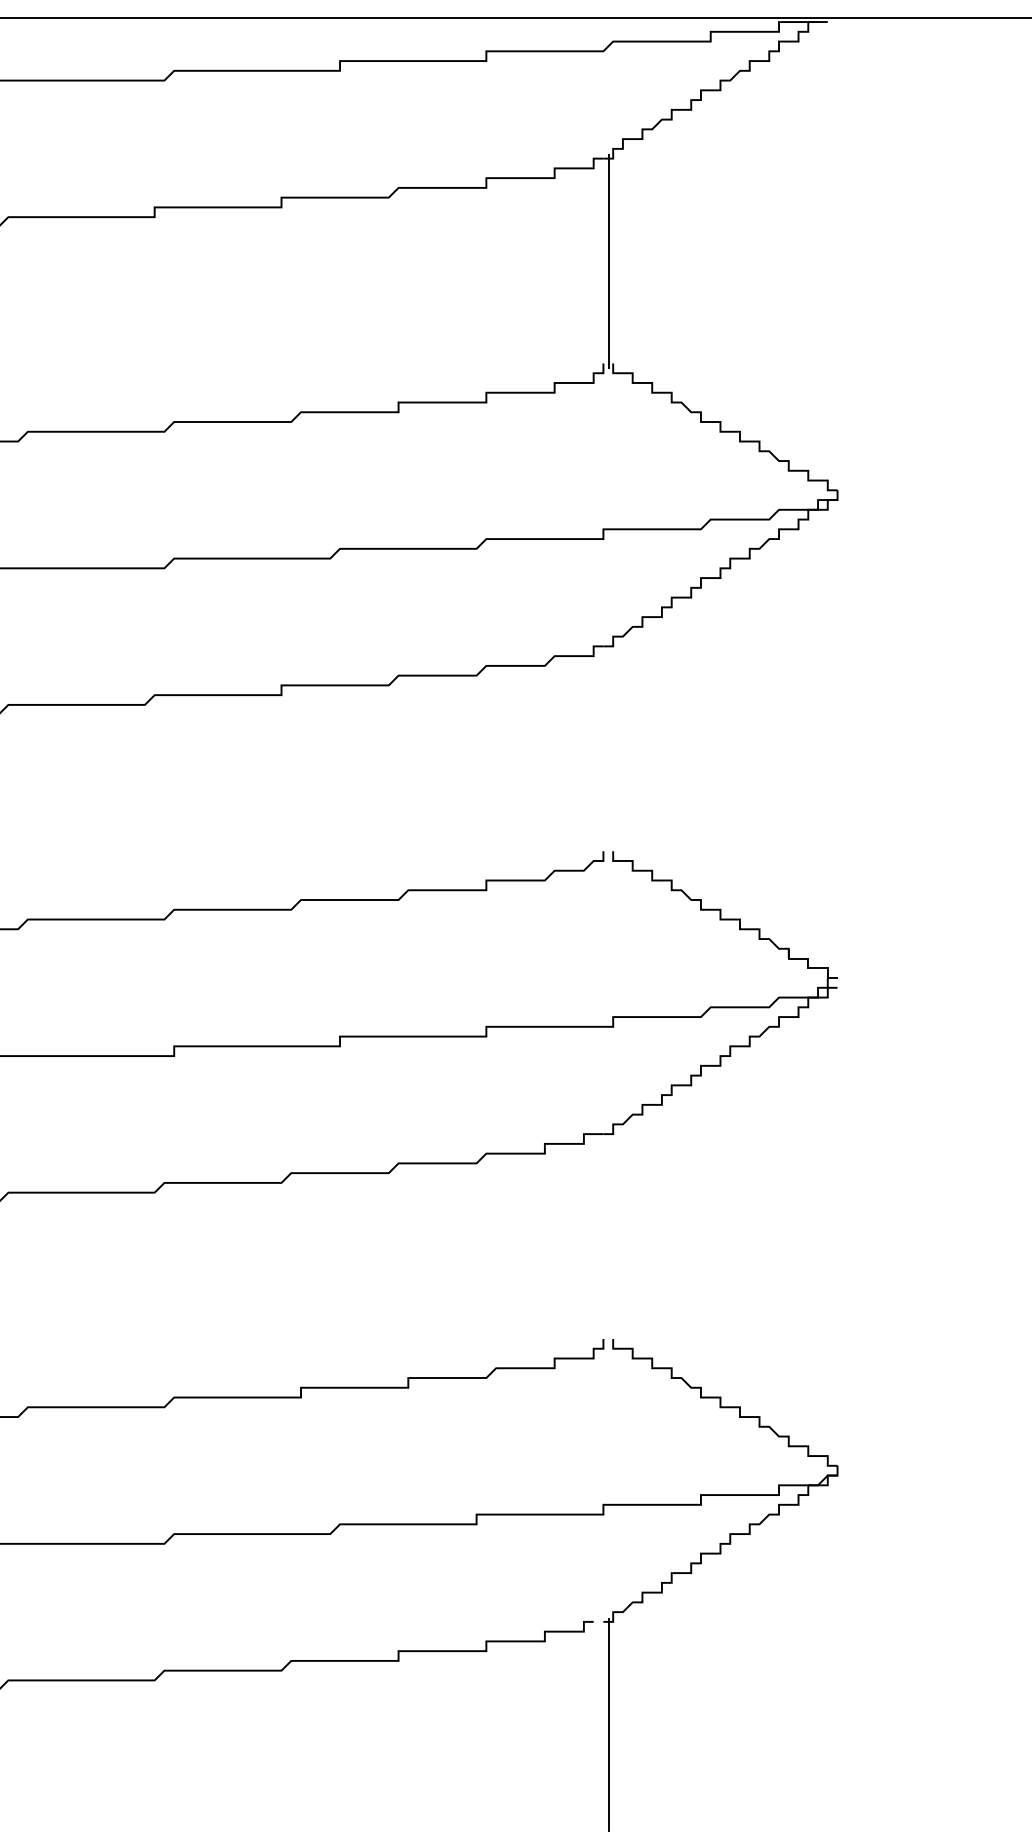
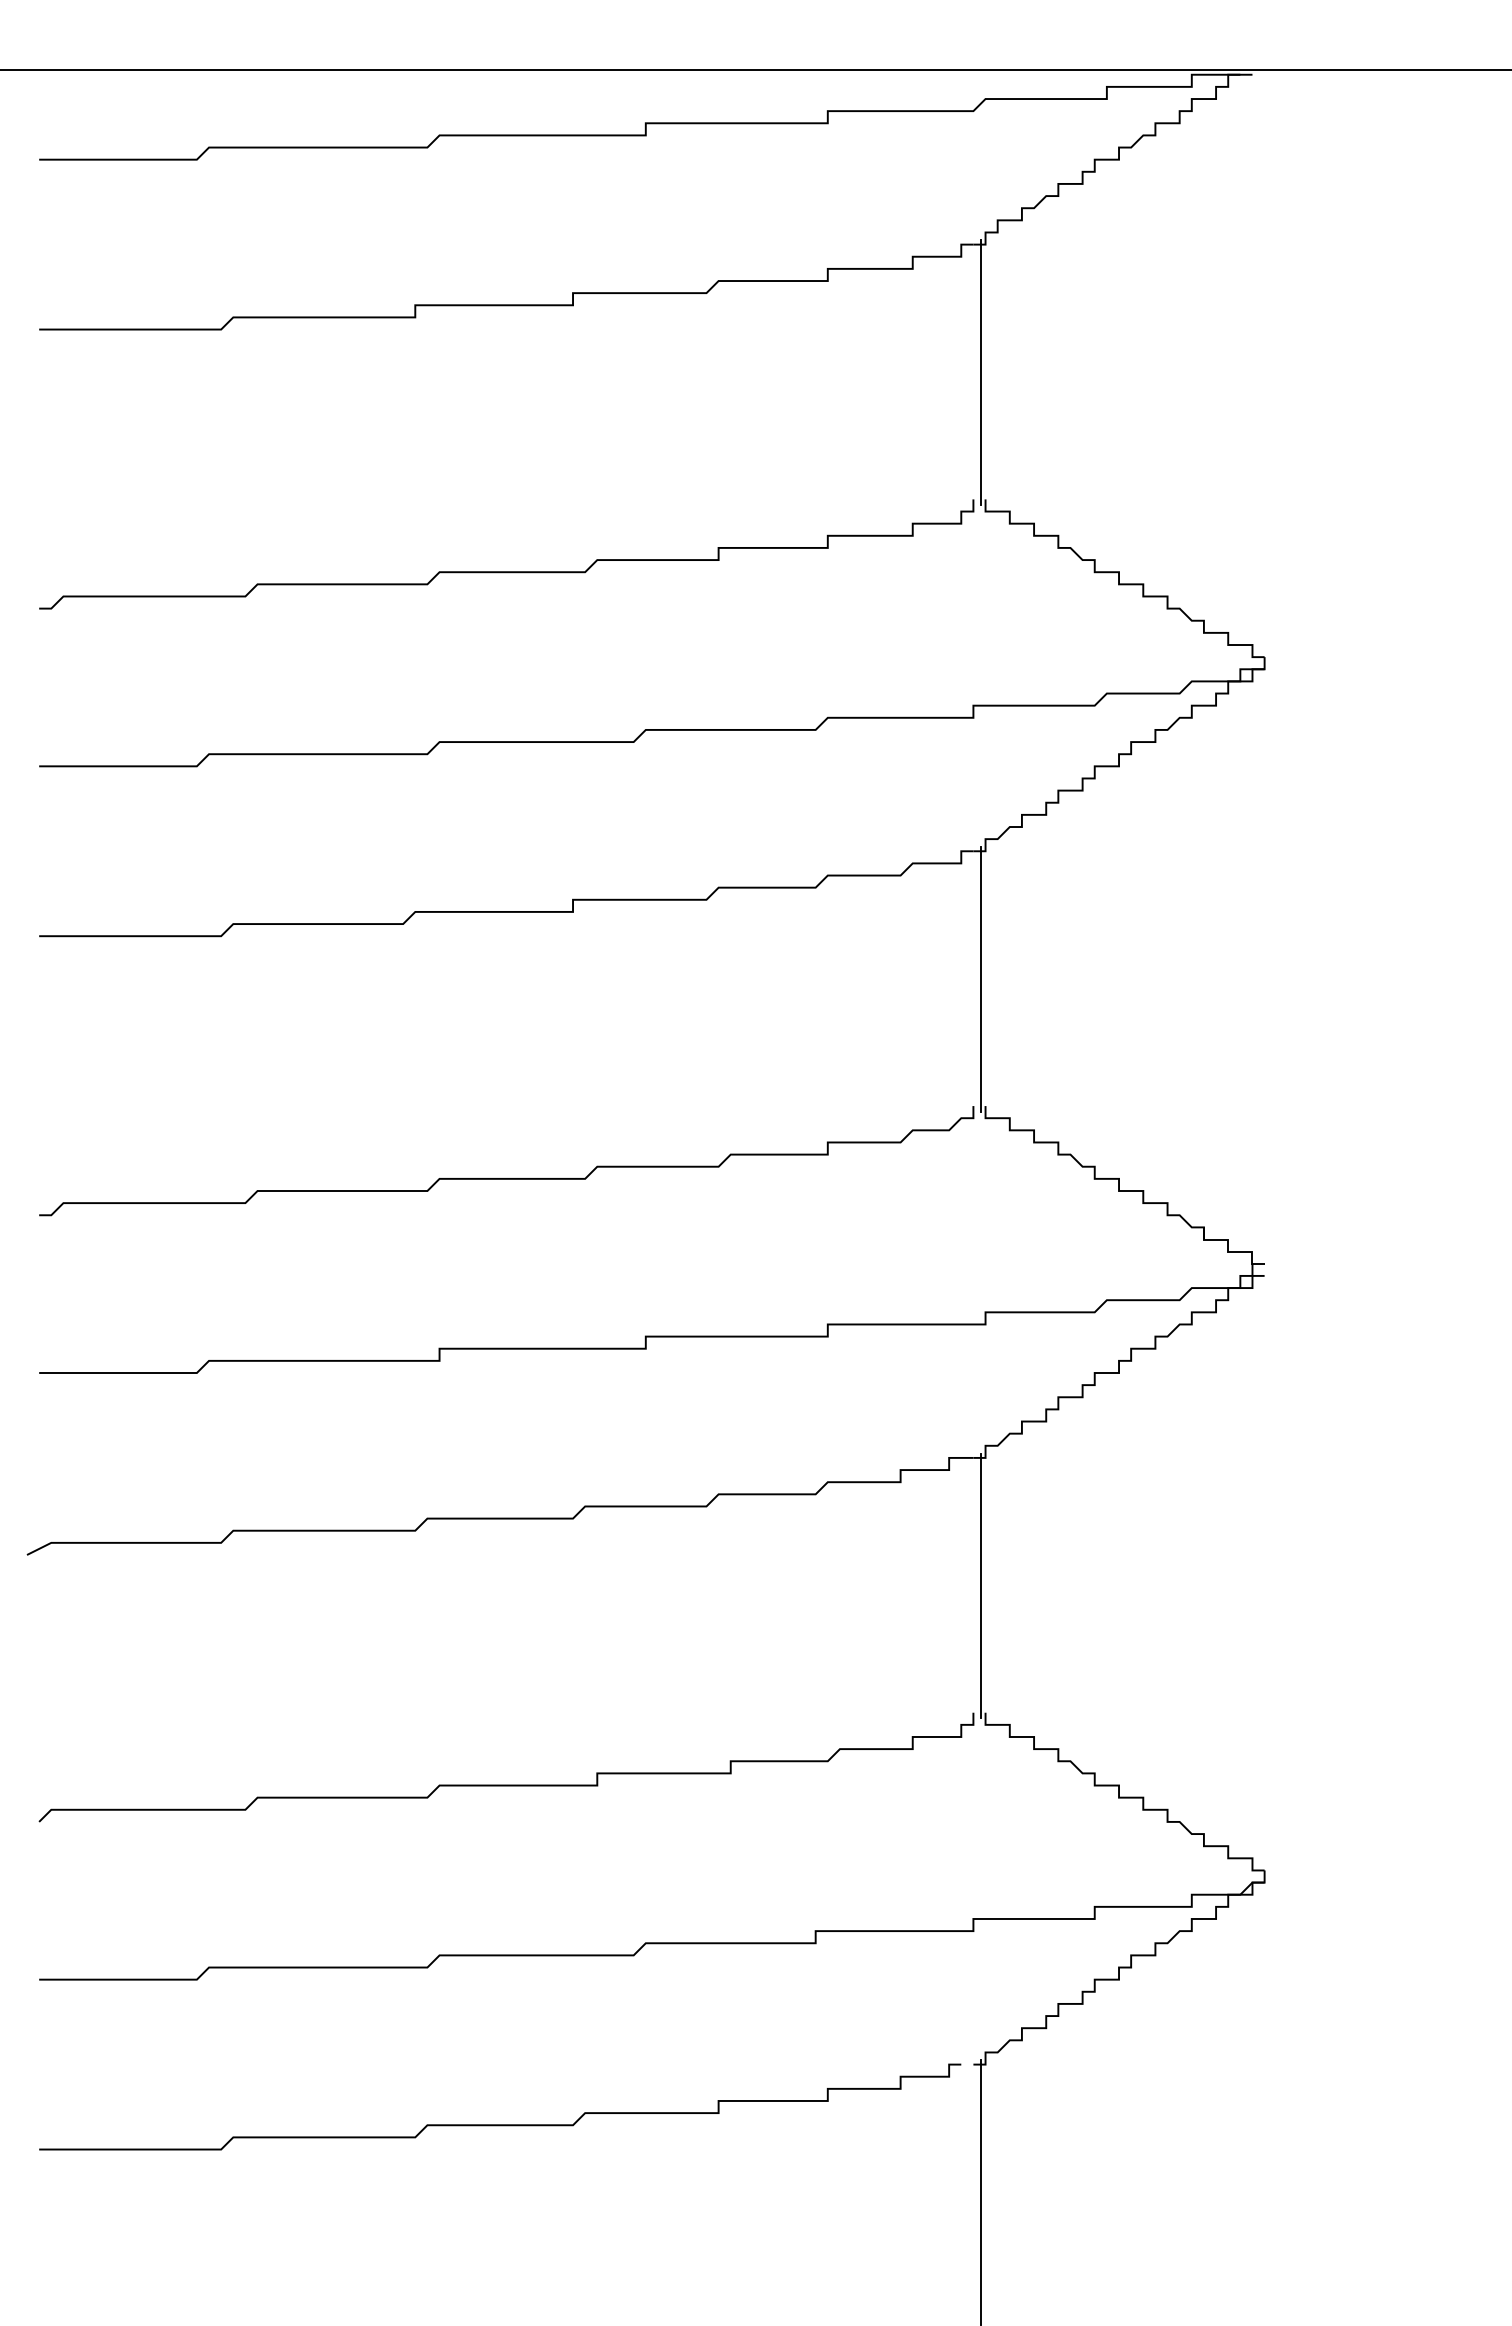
line: (609, 749) -> (980, 979), added
line: (609, 1236) -> (980, 1585), added

